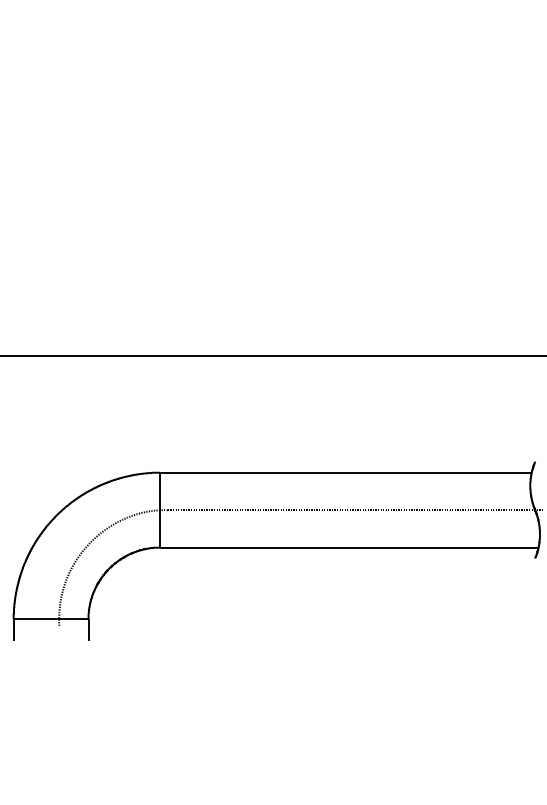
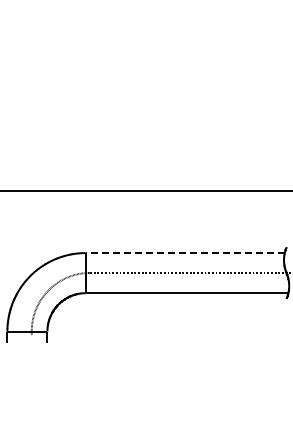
line: (346, 473) -> (185, 253), solid -> dashed

